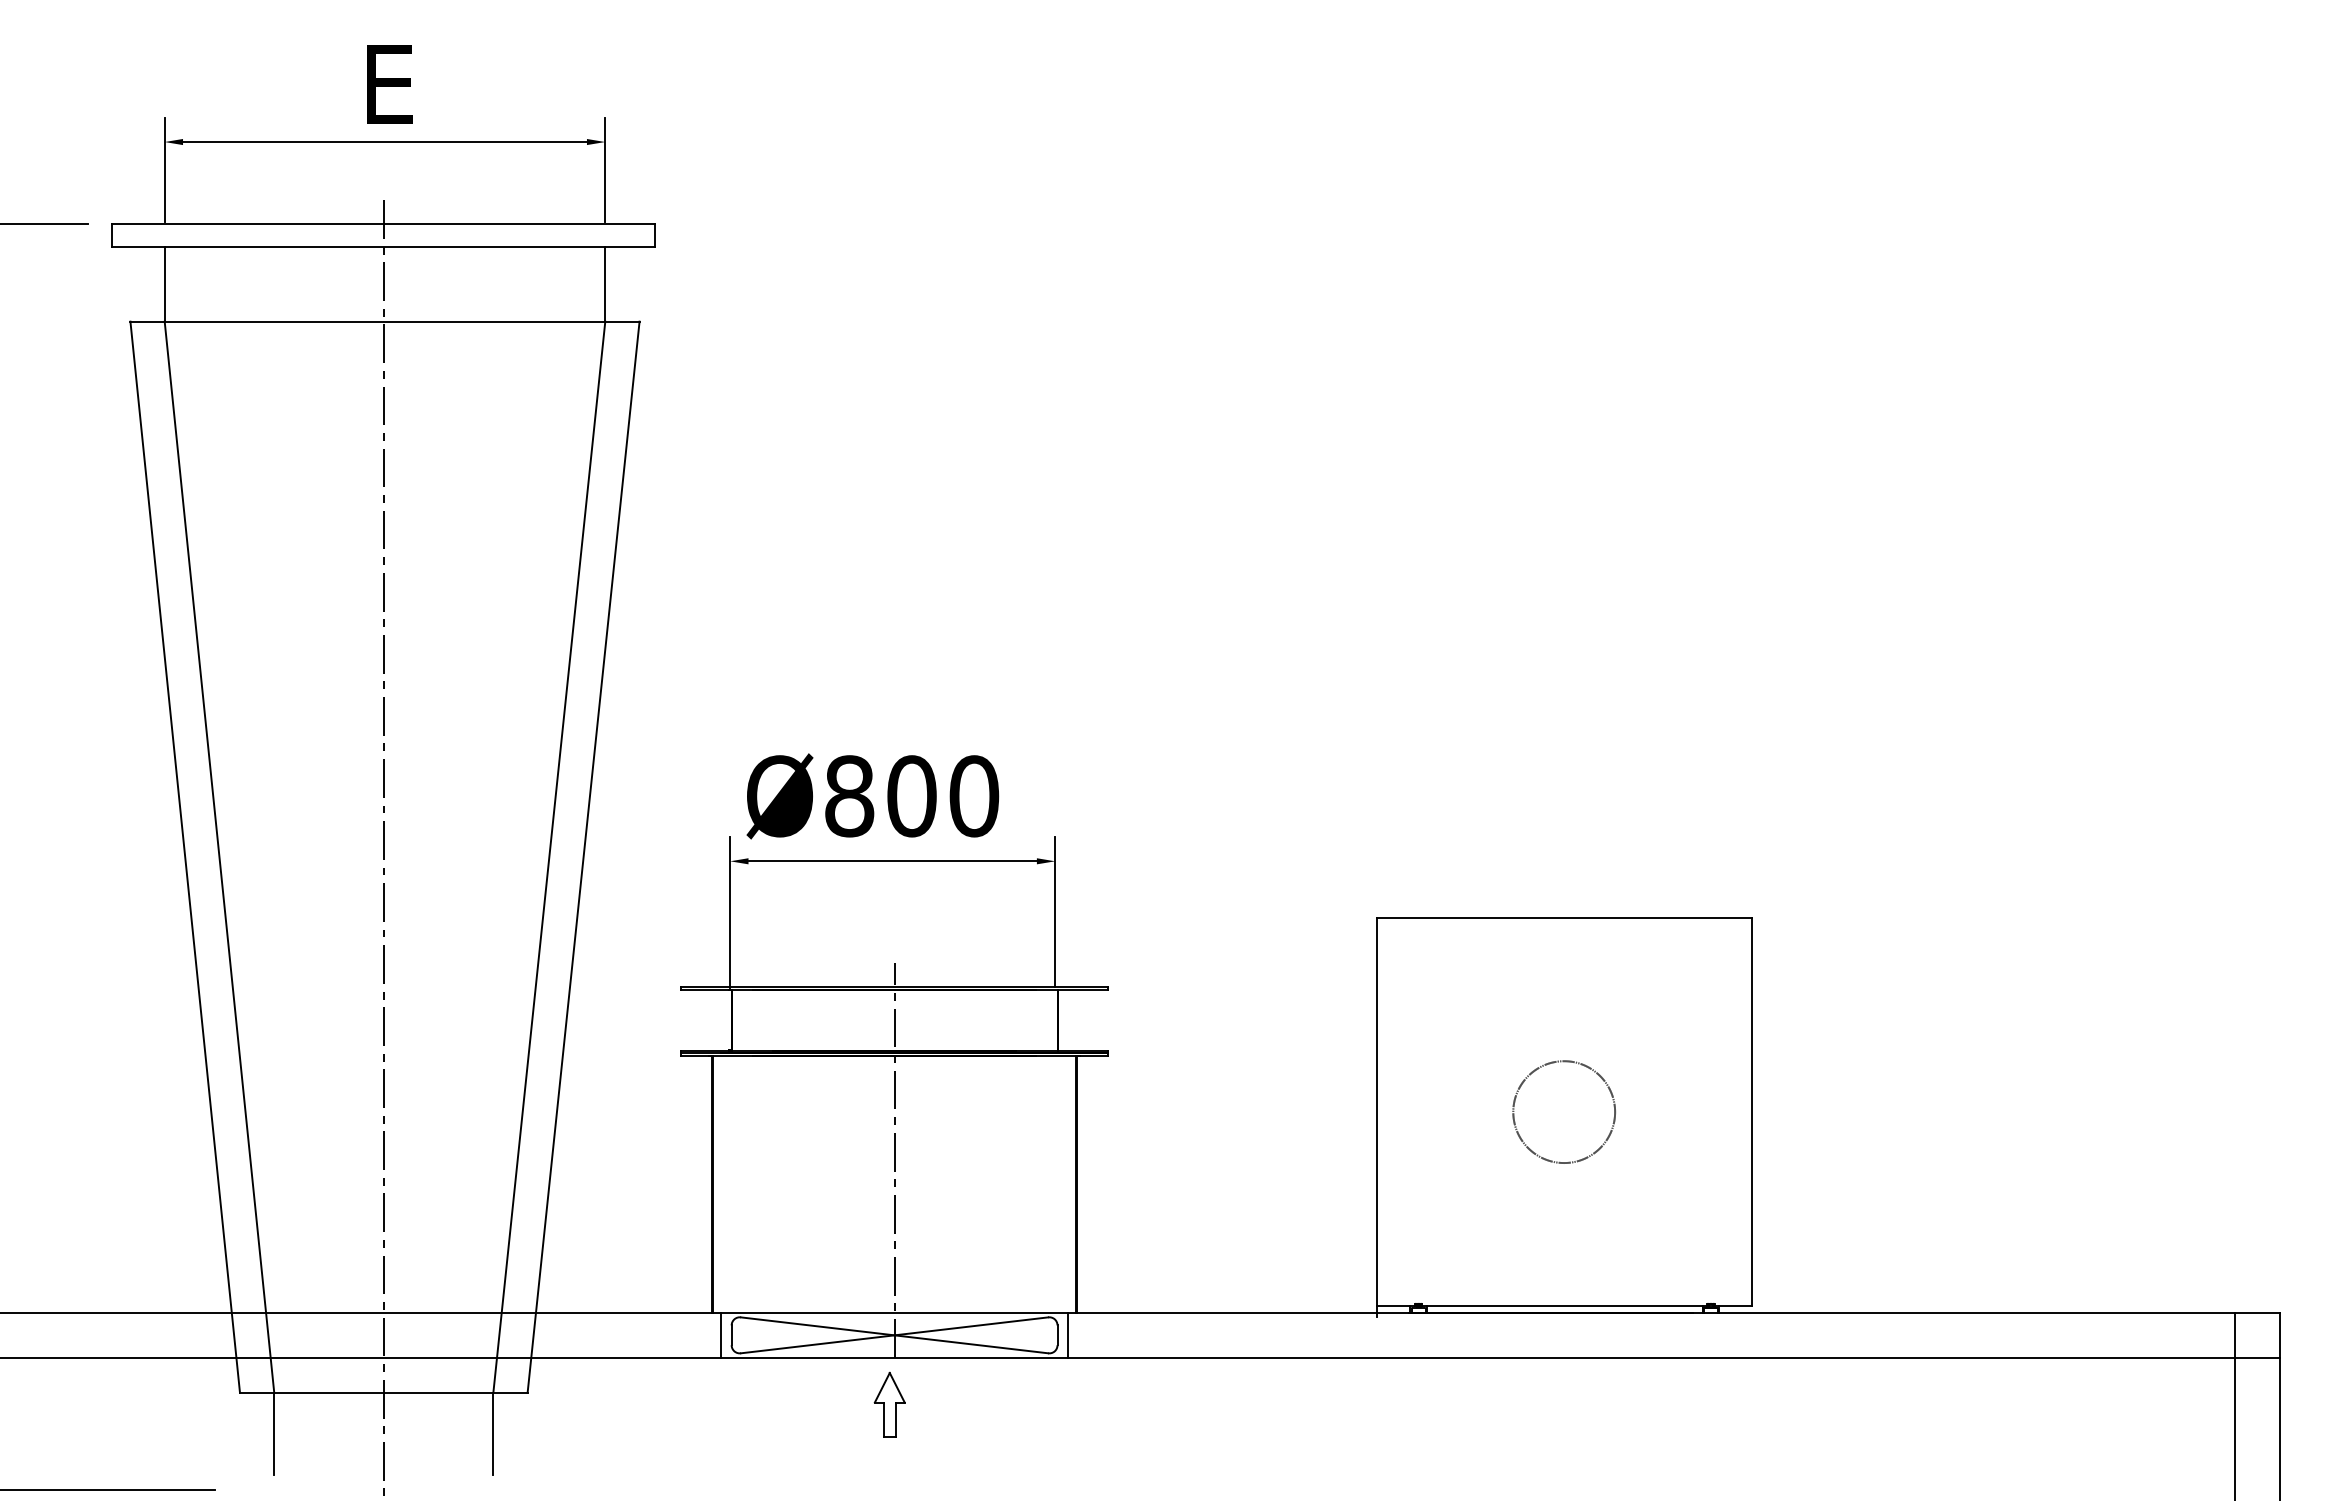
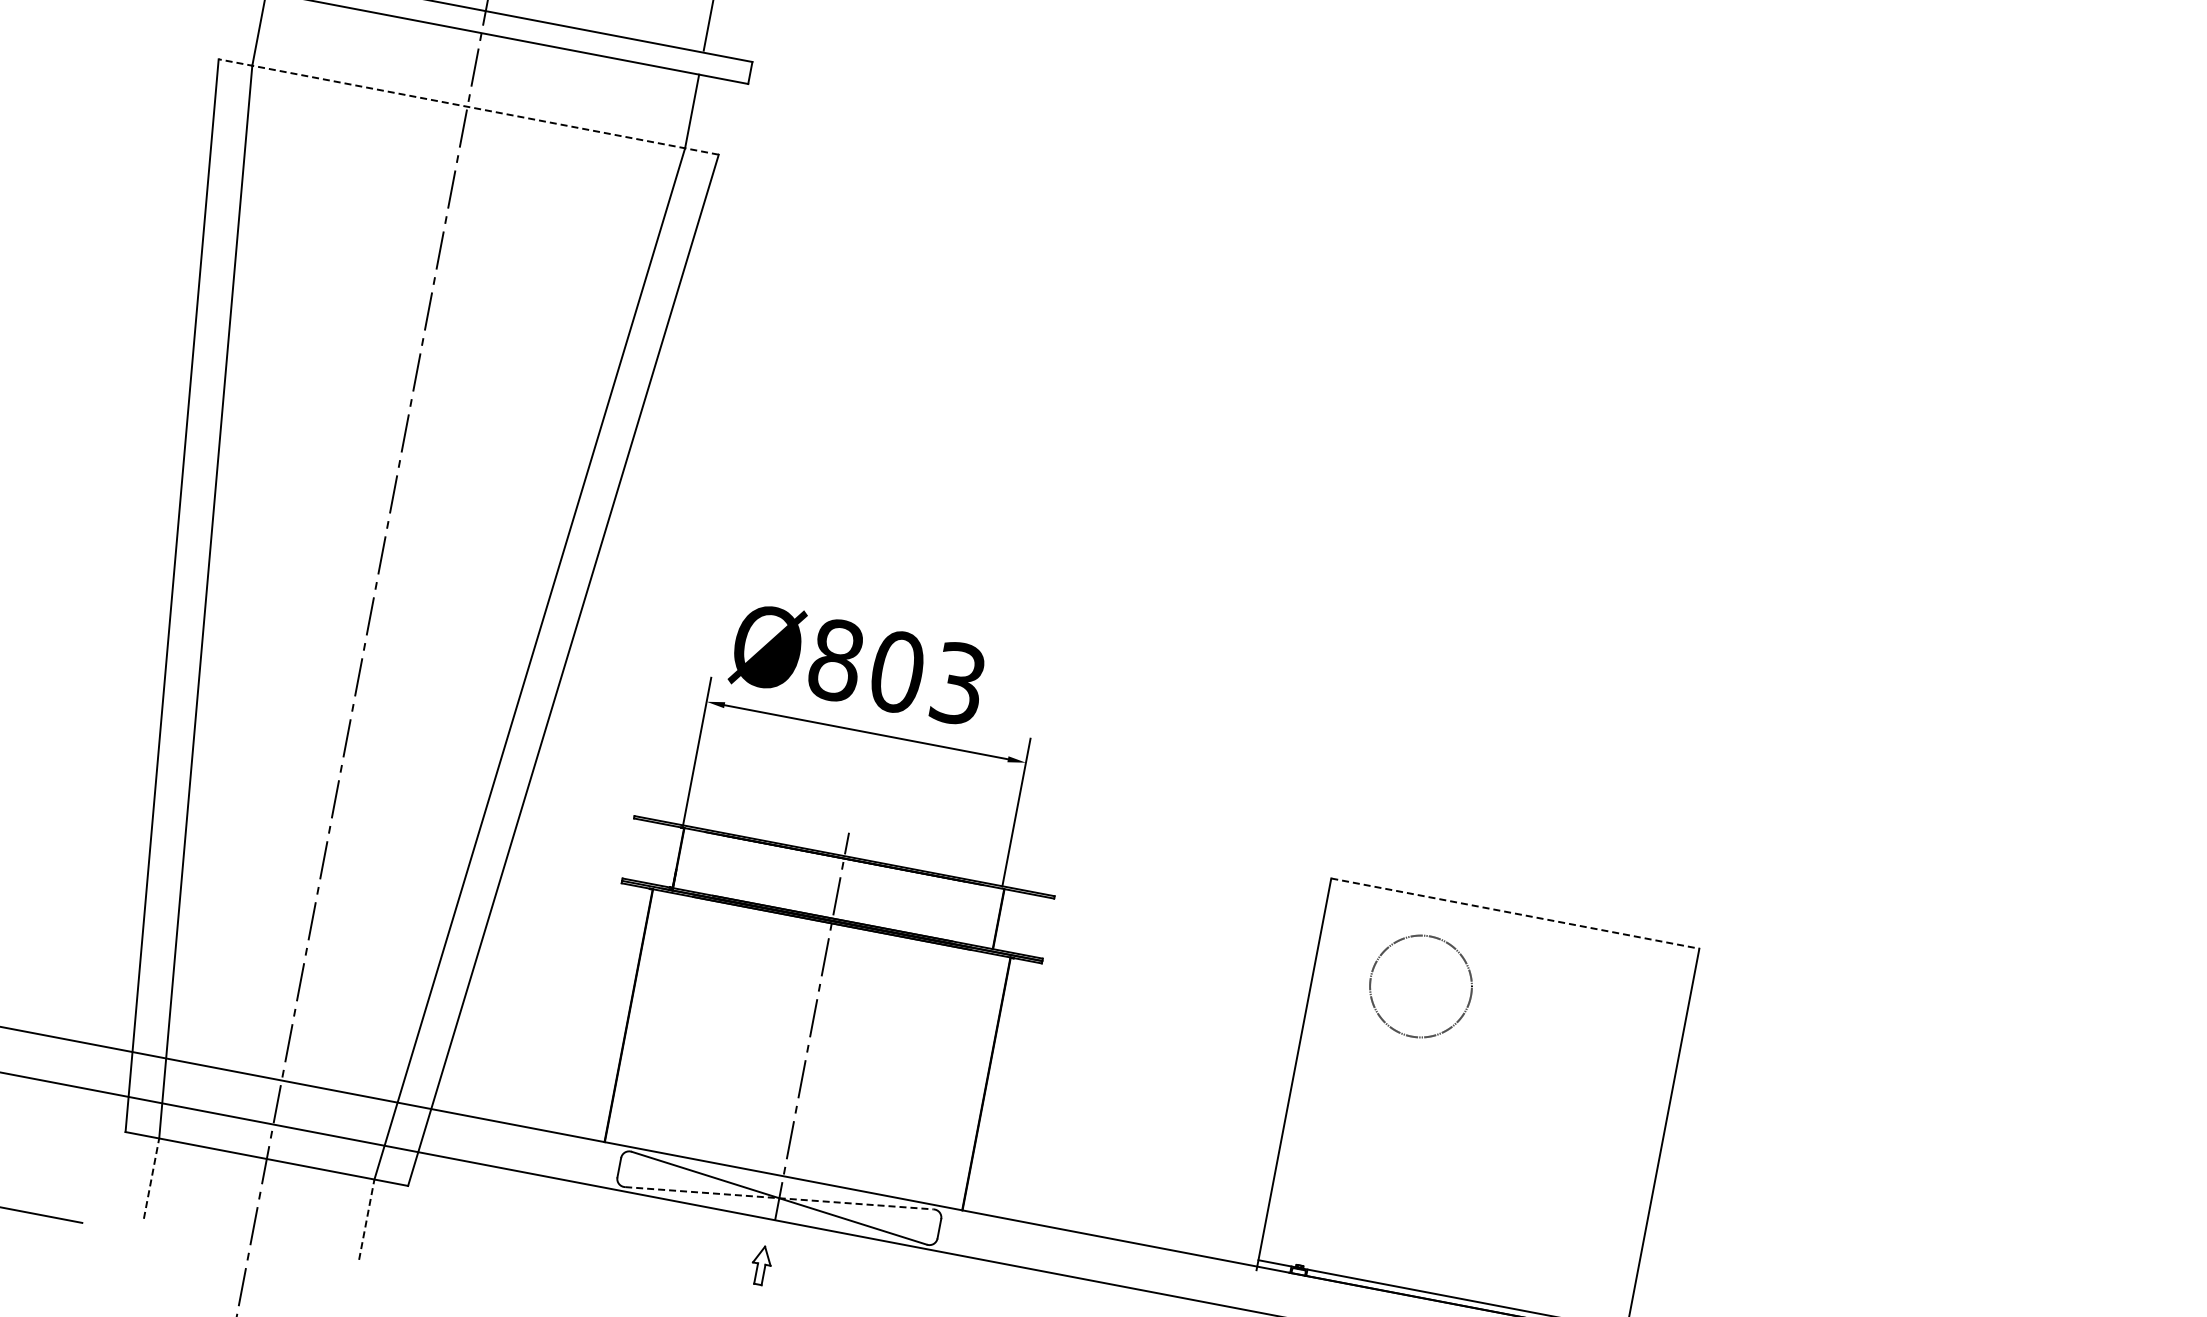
line: (385, 321) -> (469, 106), solid -> dashed
text: (974, 796) -> (958, 683), Ø800 -> Ø803
line: (1564, 917) -> (1515, 913), solid -> dashed
circle: (1563, 1111) -> (1420, 985), moved
line: (721, 1334) -> (609, 1164), removed
line: (1067, 1334) -> (949, 1229), removed
line: (894, 1335) -> (779, 1198), solid -> dashed
part: (889, 1404) -> (761, 1265), size x0.6
line: (274, 1433) -> (151, 1178), solid -> dashed
line: (493, 1433) -> (366, 1219), solid -> dashed

